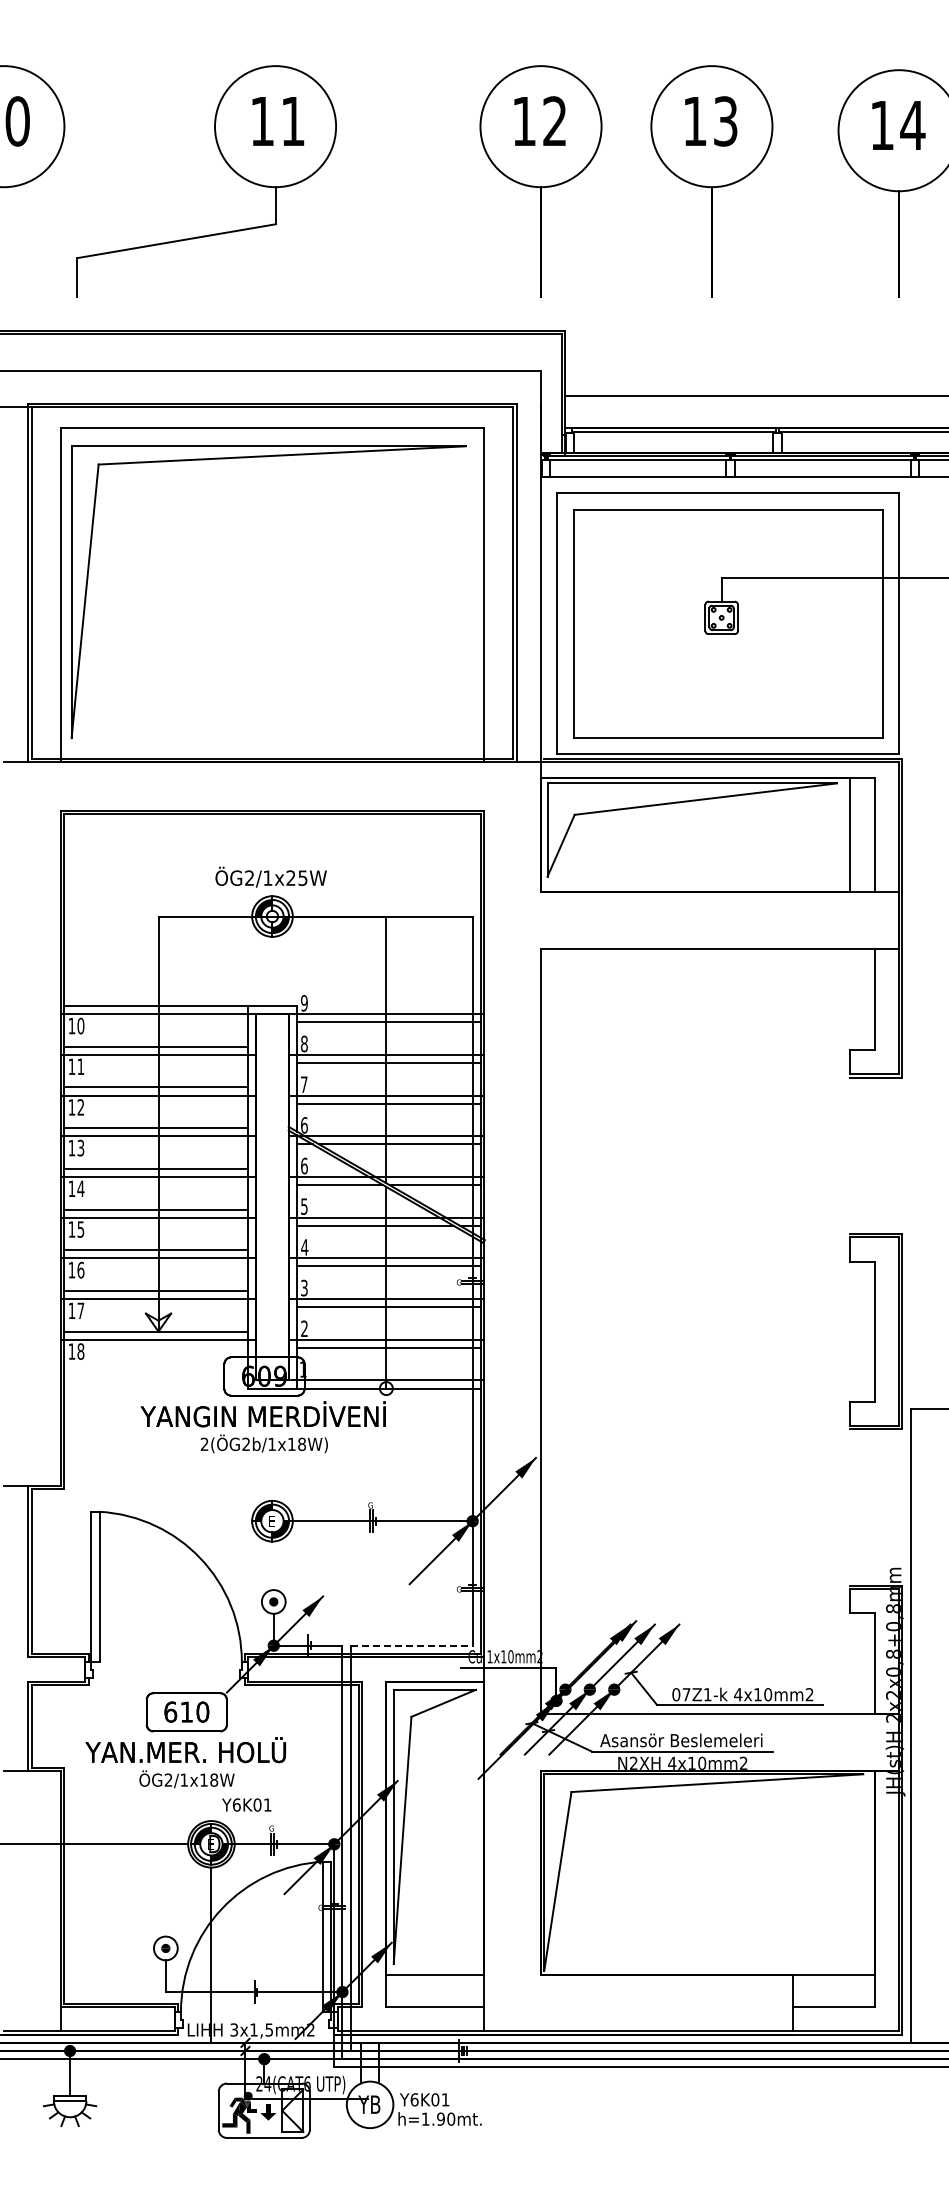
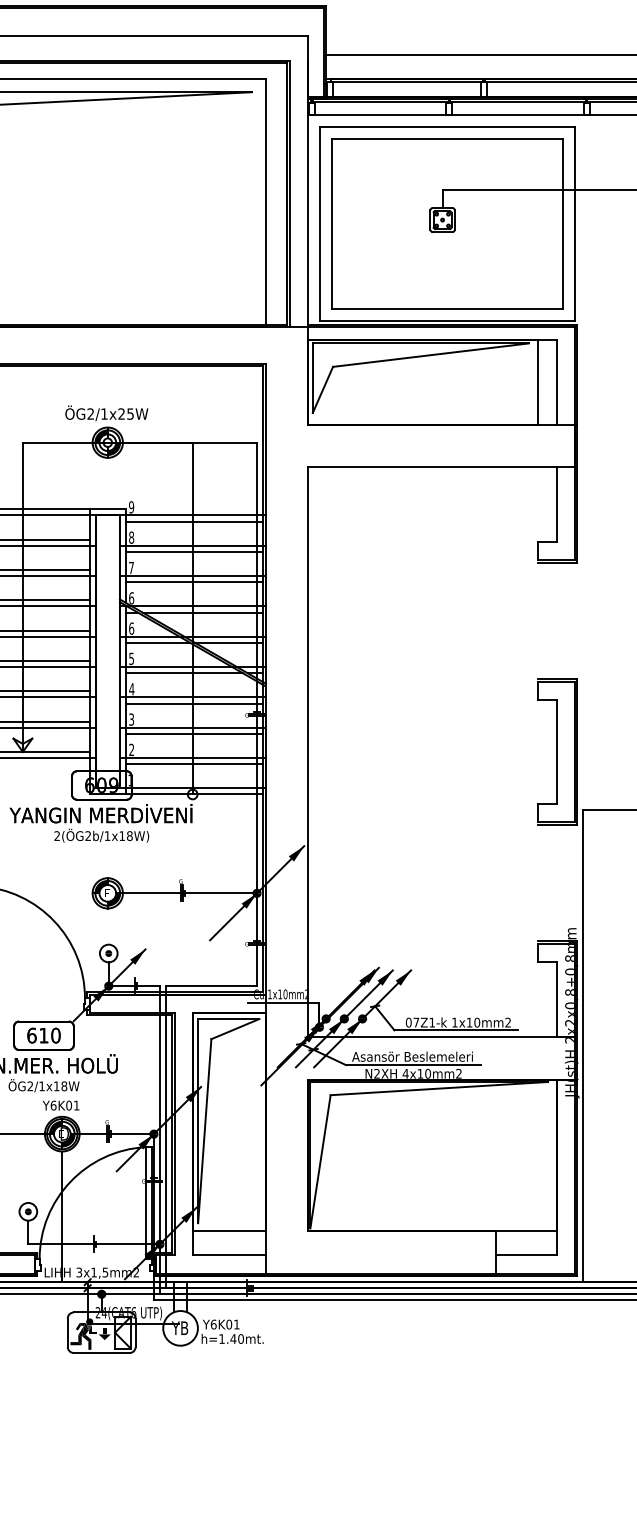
line: (412, 1645) -> (212, 985), dashed -> solid
text: (738, 1694) -> (455, 1022), 4x10mm2 -> 1x10mm2
text: (246, 1804) -> (60, 1105), moved
text: (440, 2118) -> (233, 1338), h=1.90mt. -> h=1.40mt.

